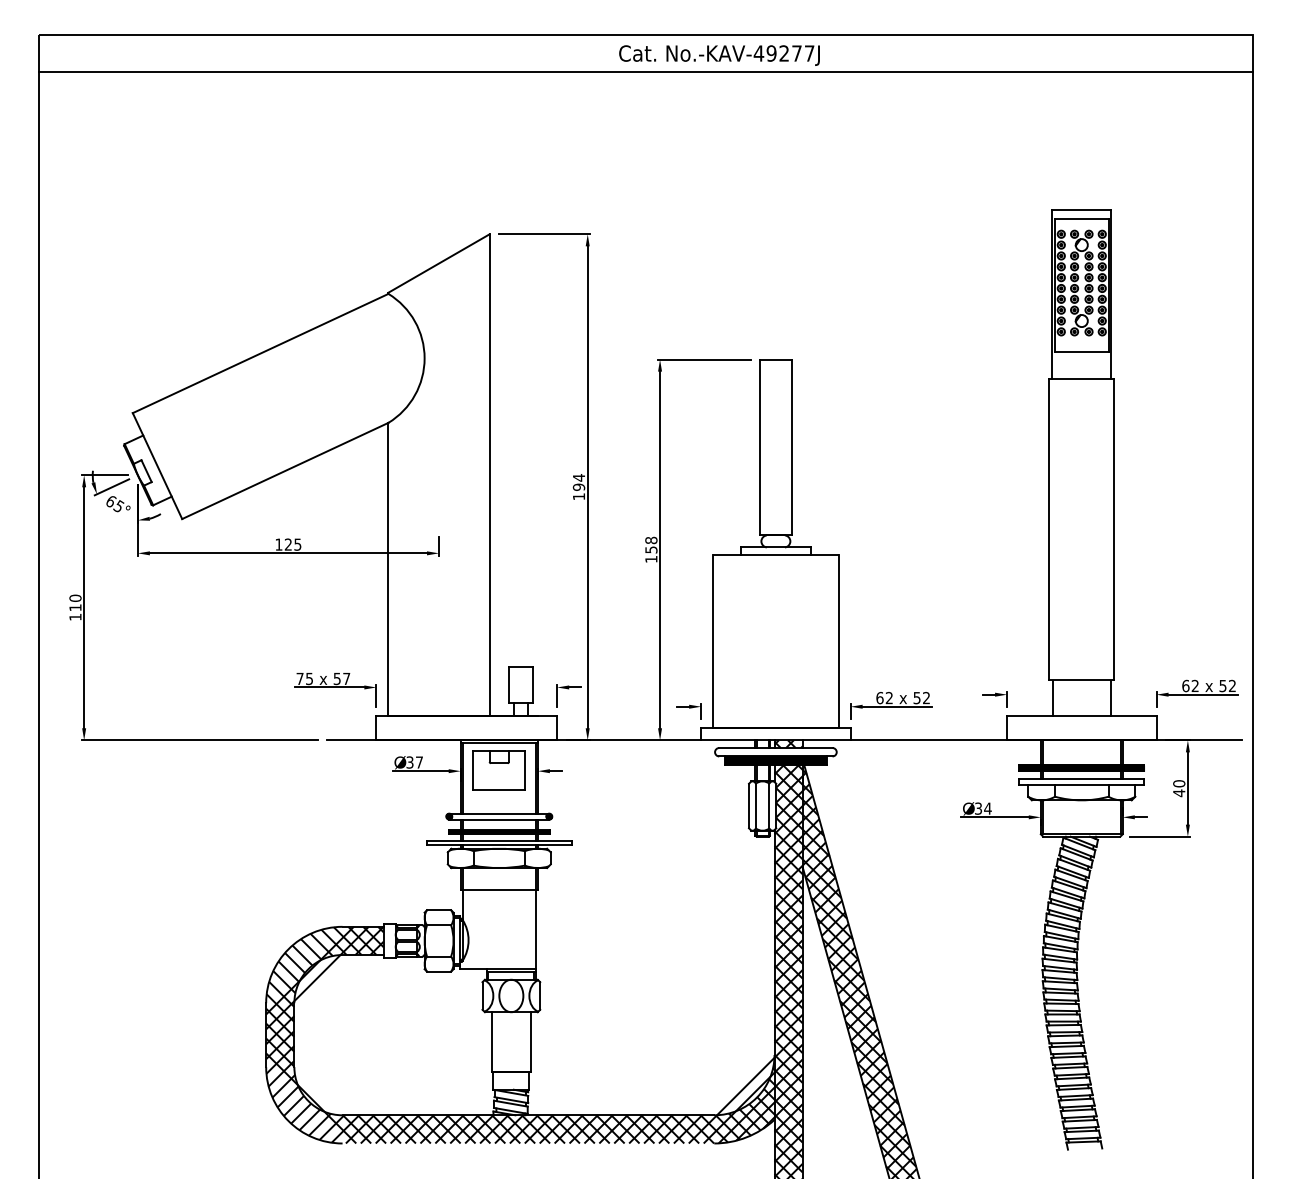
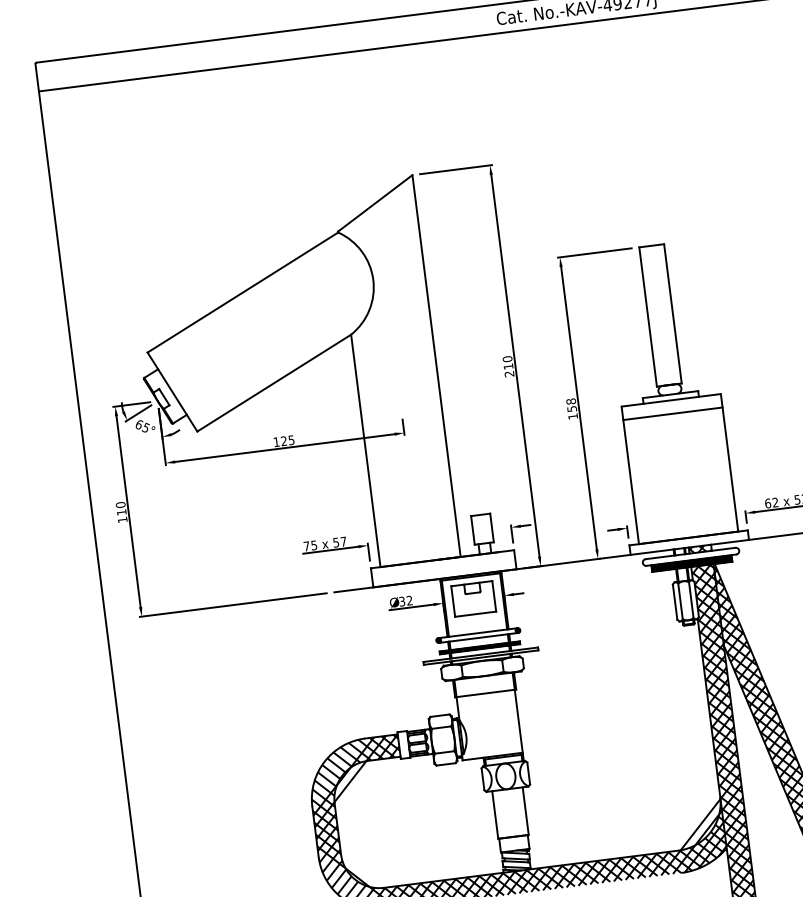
text: (578, 487) -> (508, 366), 194 -> 210
line: (775, 571) -> (672, 413), added
text: (419, 762) -> (409, 600), 37 -> 32

